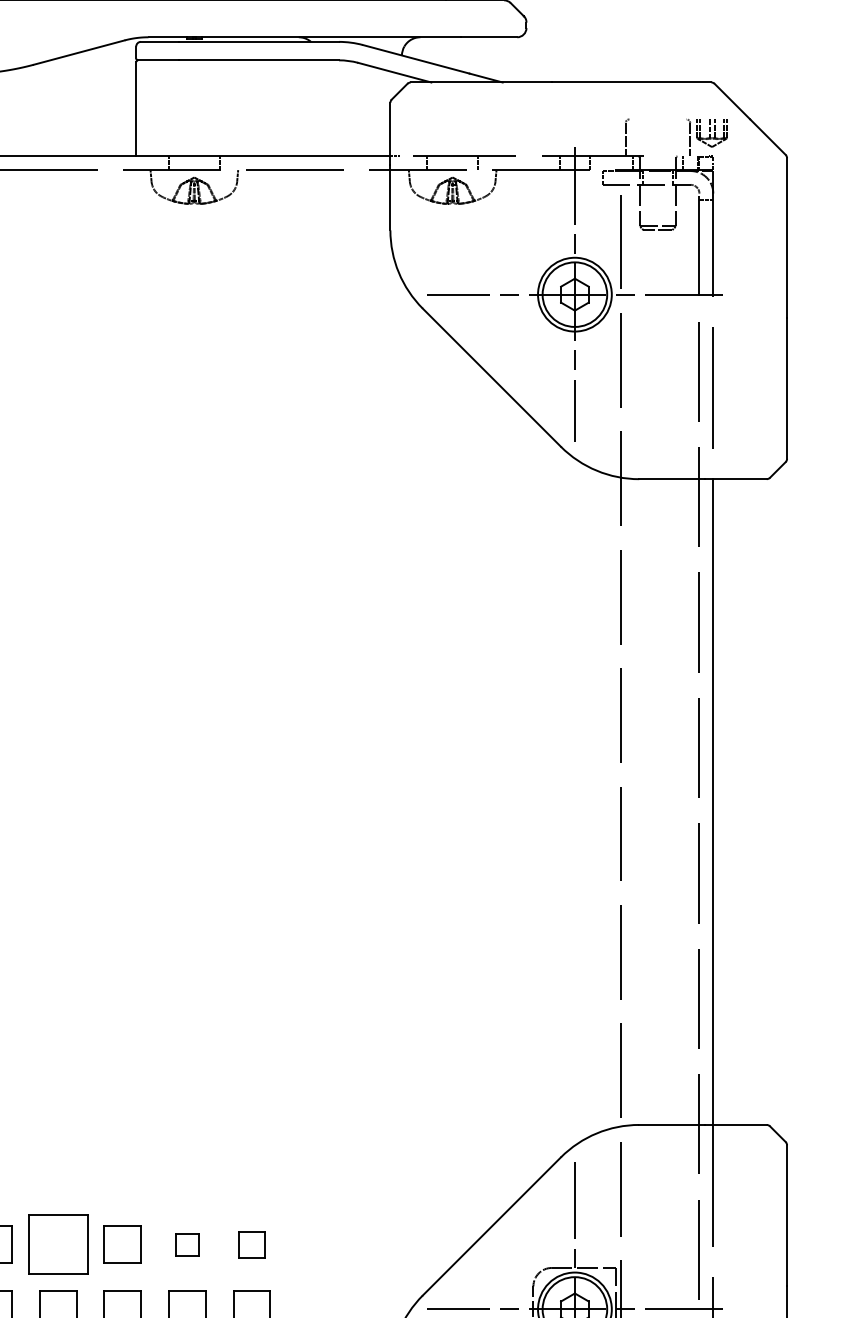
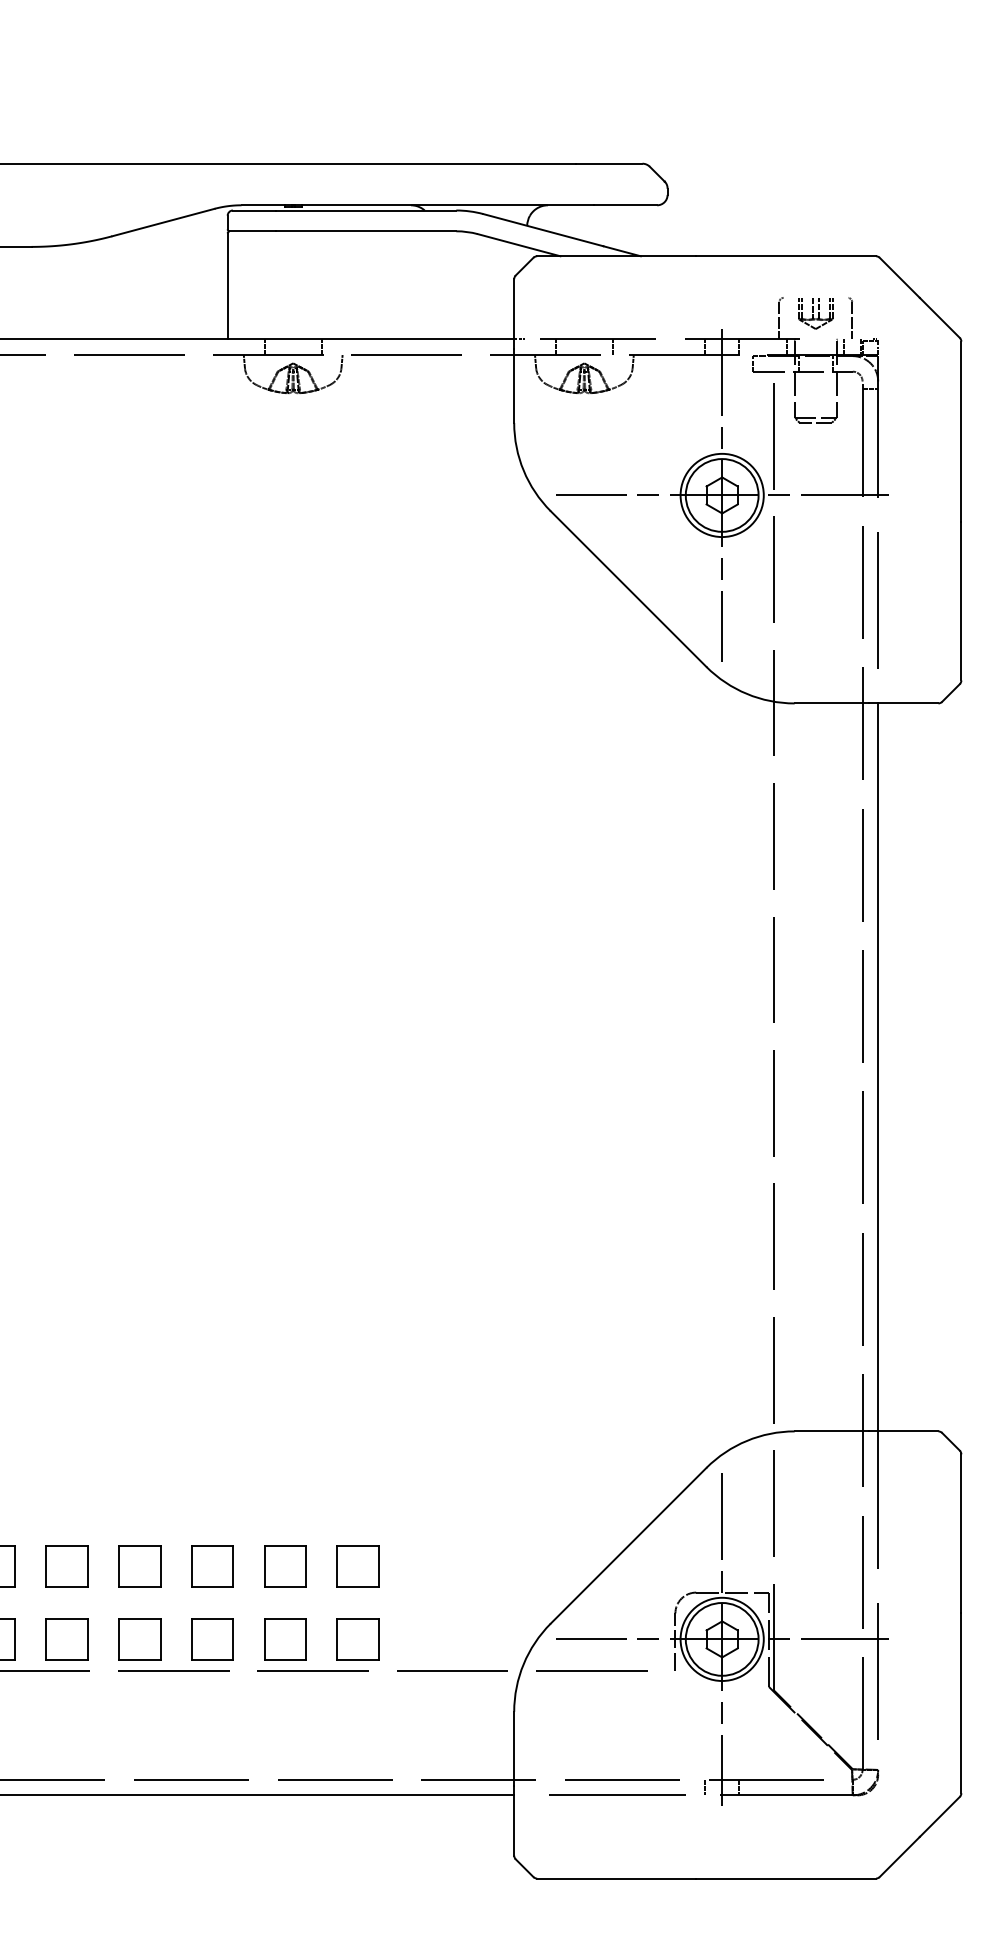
part: (711, 133) -> (815, 313), moved
part: (58, 1244) -> (139, 1566), size x0.62
part: (187, 1244) -> (285, 1566), size x1.67
part: (251, 1244) -> (357, 1566), size x1.43

